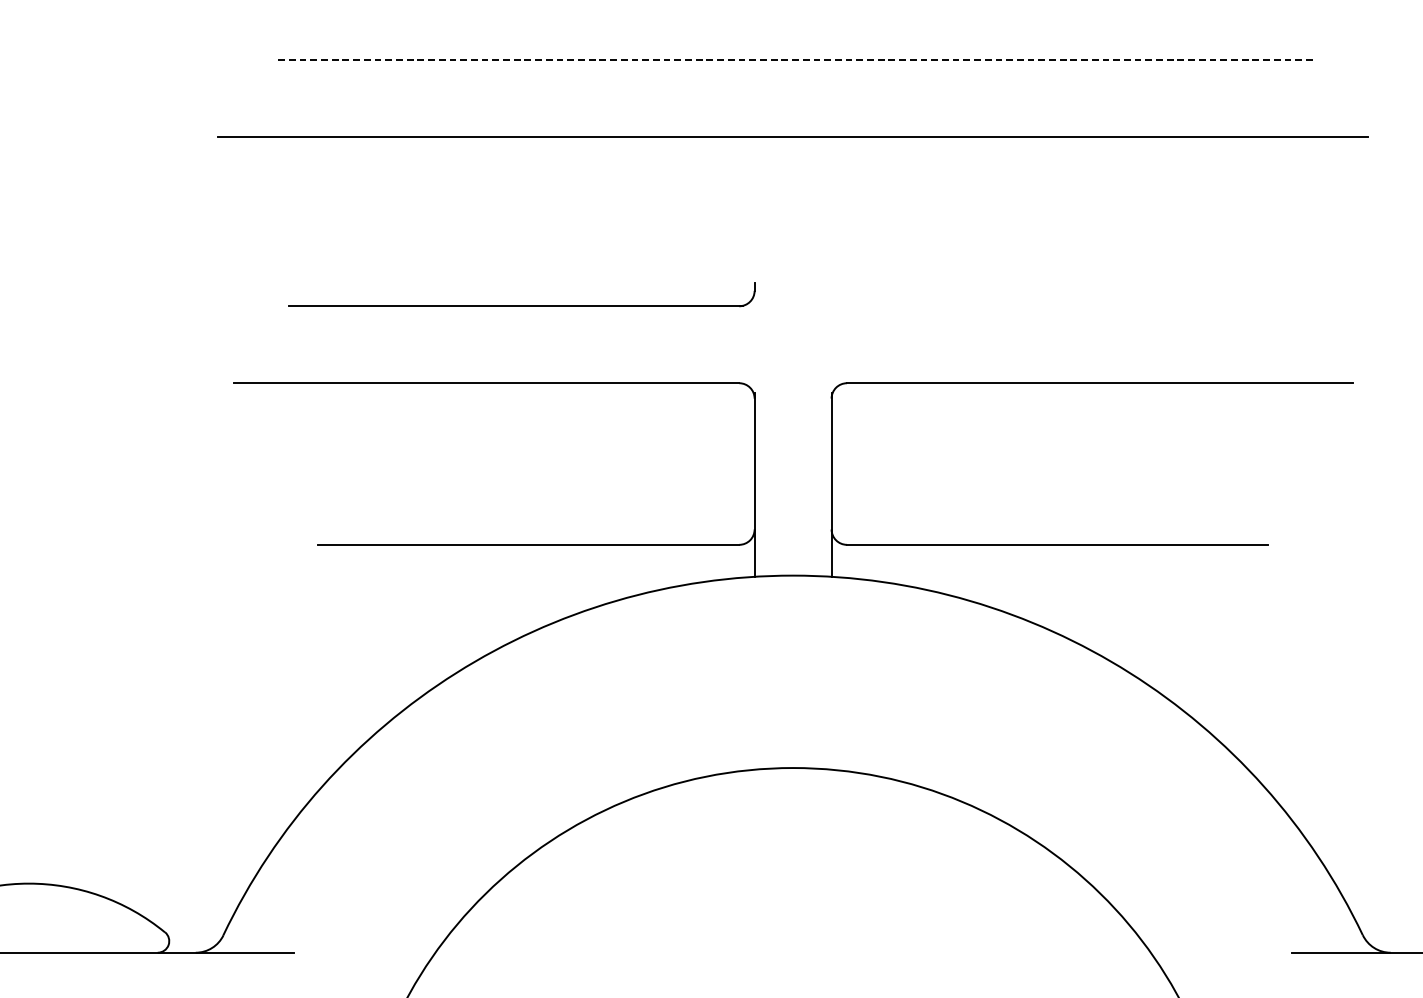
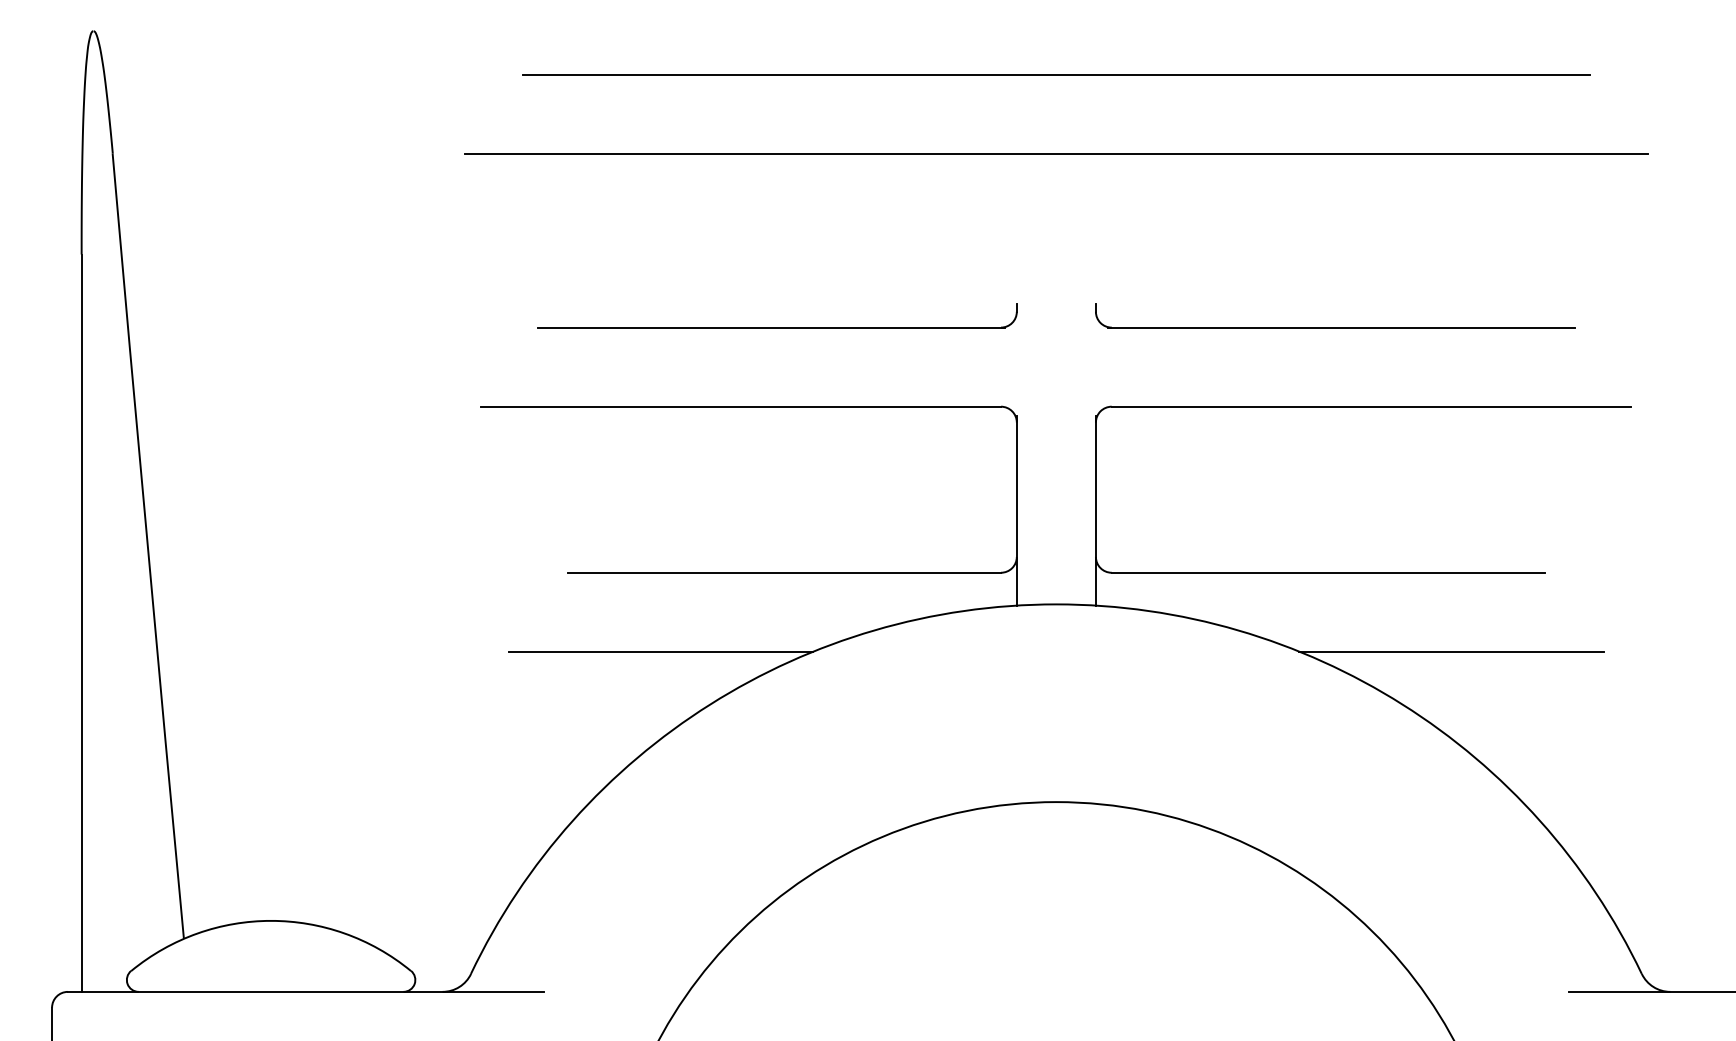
line: (793, 59) -> (1056, 74), dashed -> solid
part: (1064, 306) -> (1335, 327), added
line: (408, 621) -> (661, 651), added
line: (1177, 621) -> (1451, 651), added

